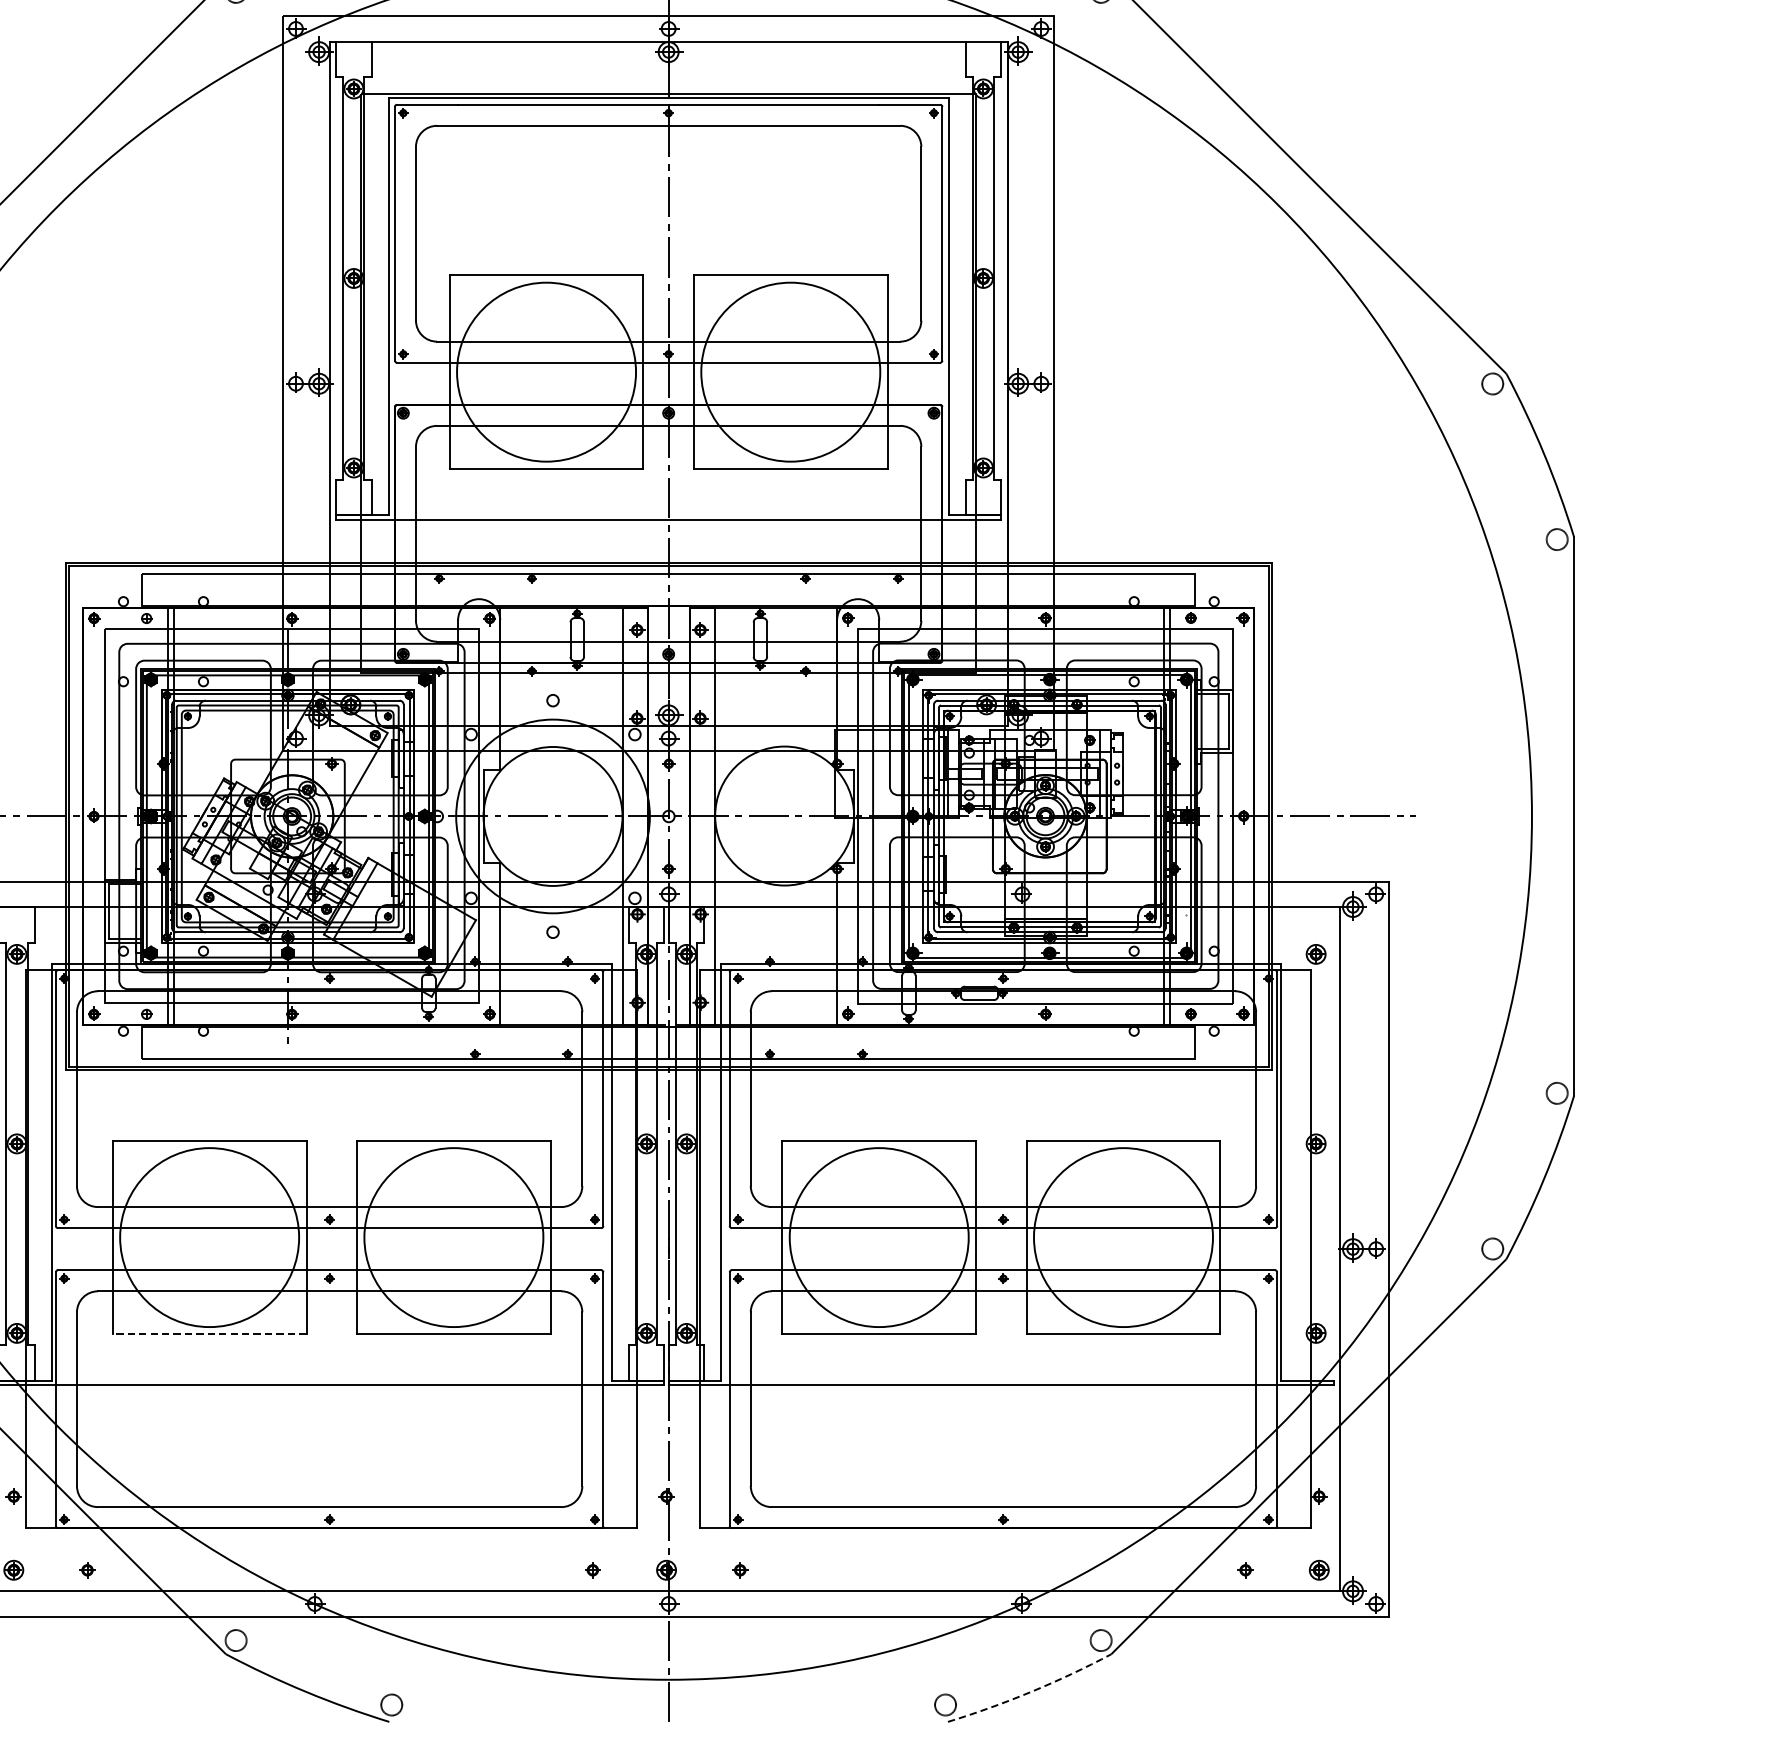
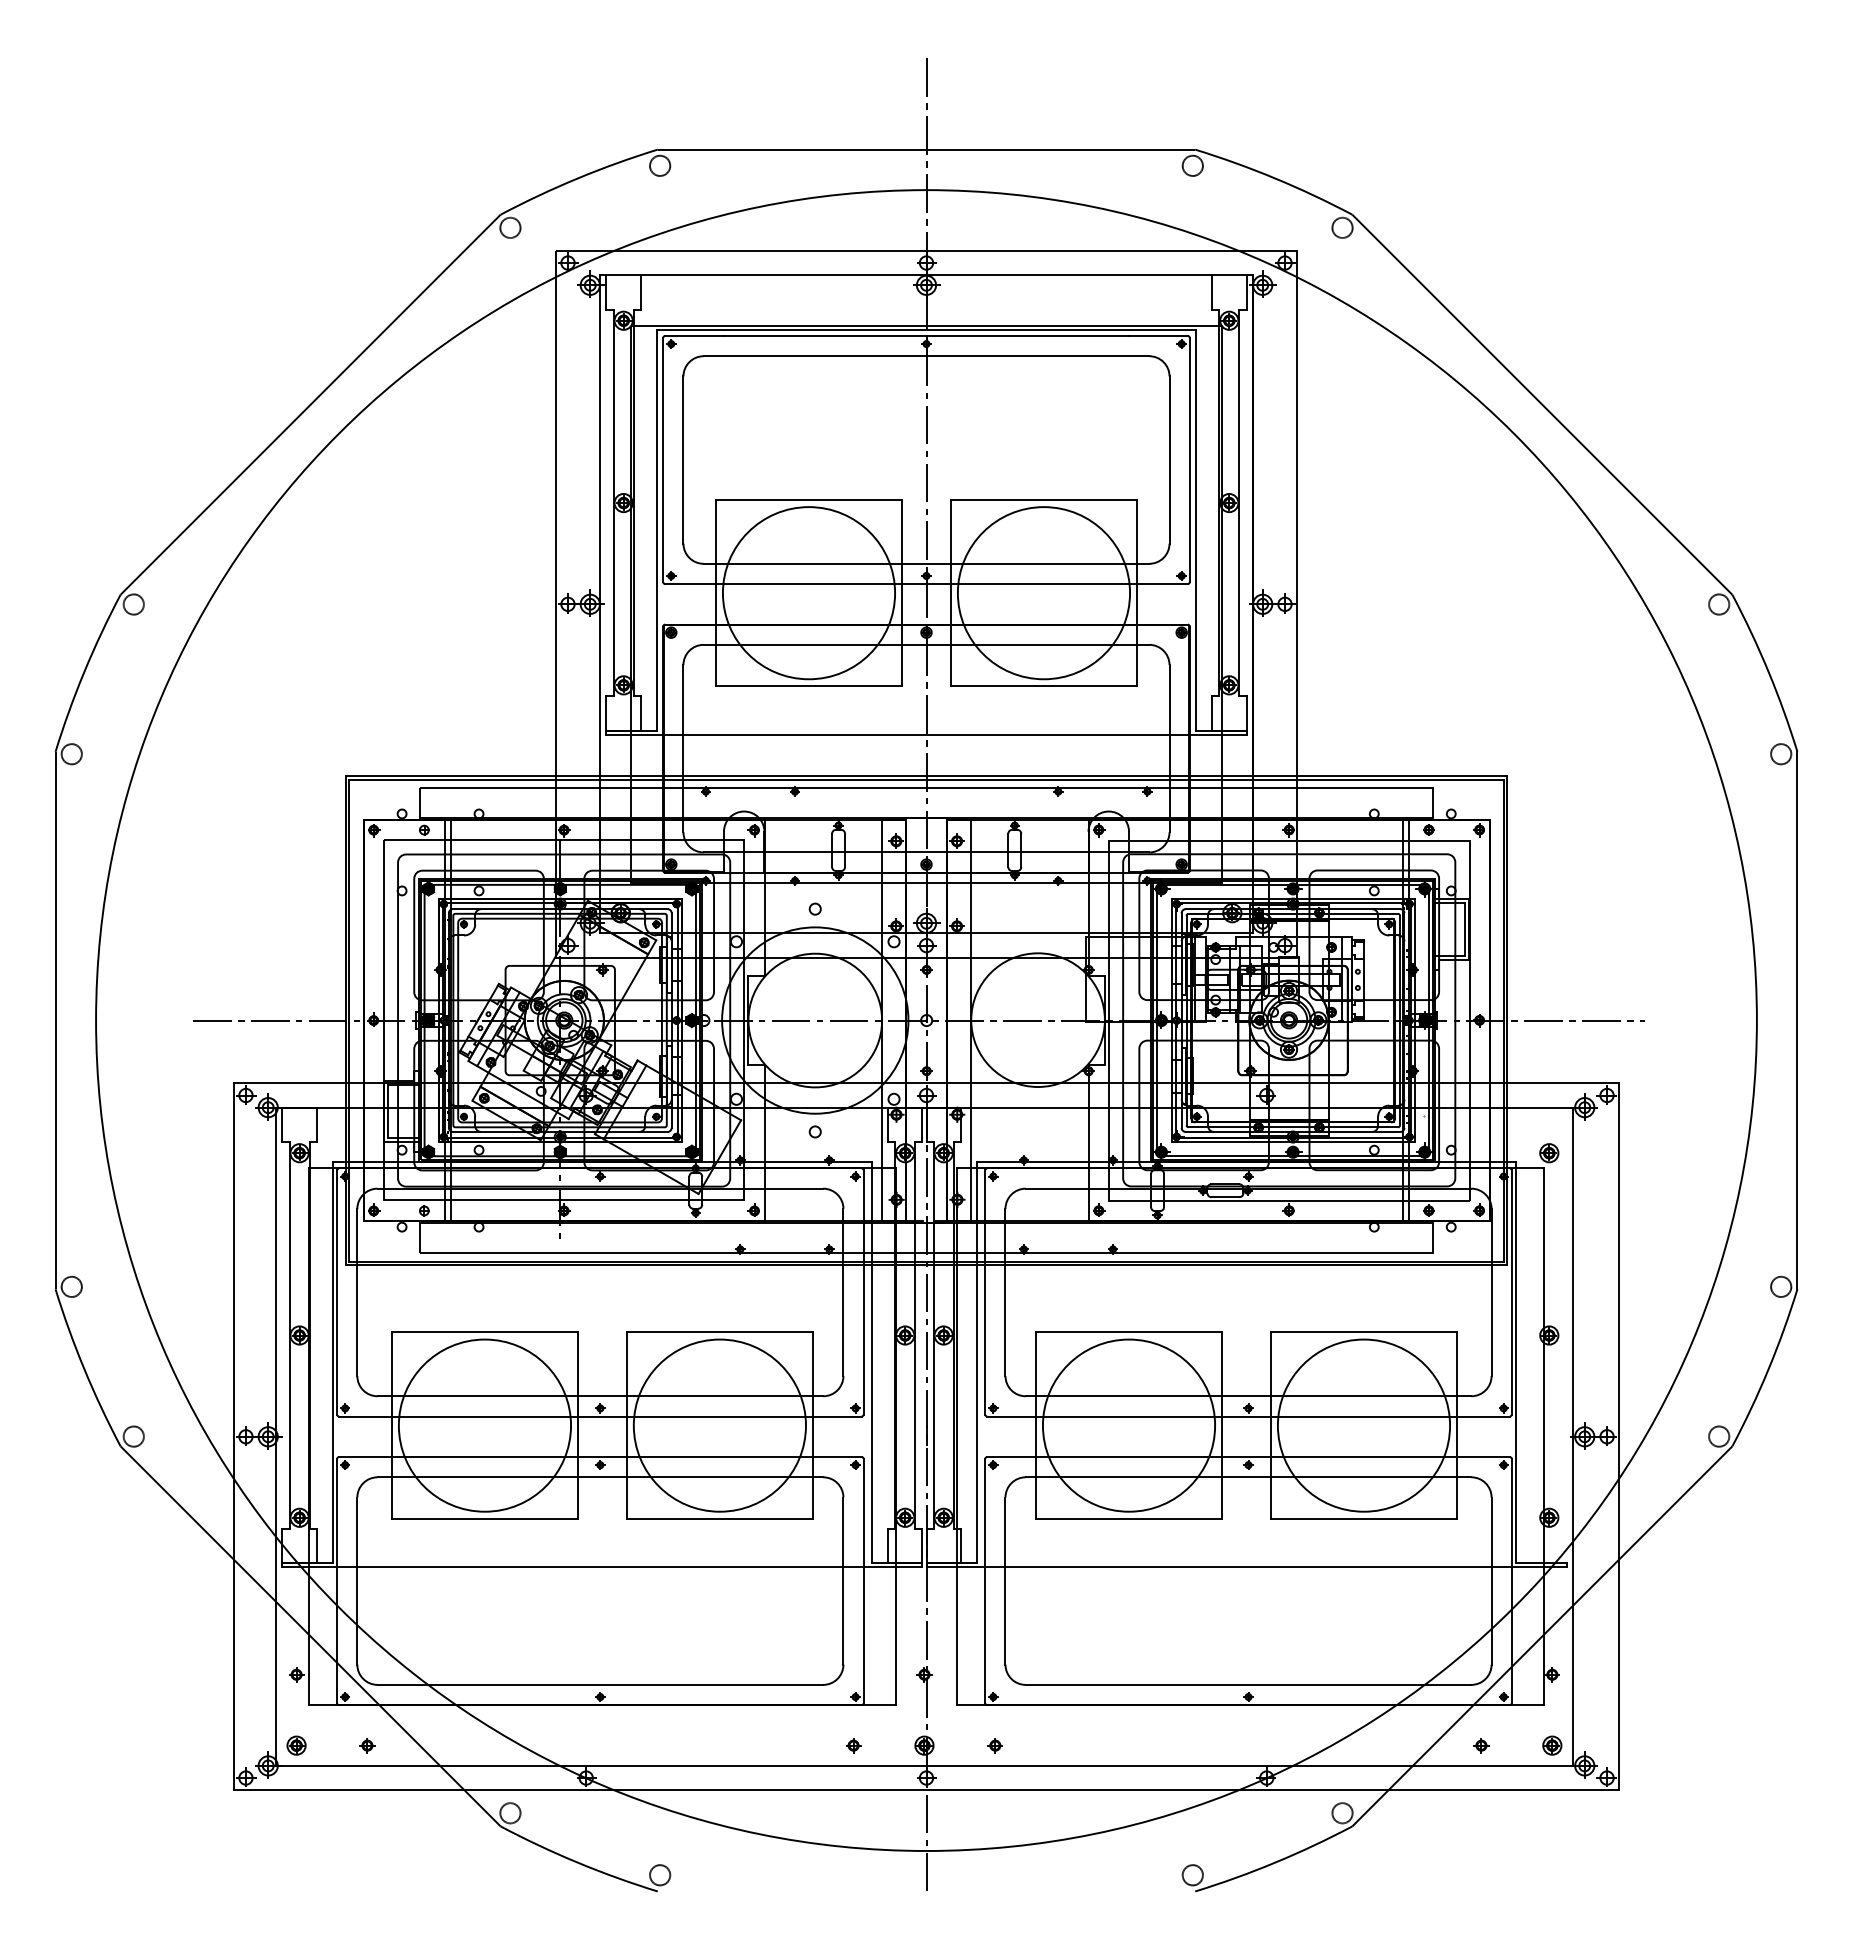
line: (209, 1334) -> (484, 1518), dashed -> solid
arc: (1031, 1691) -> (1275, 1862), dashed -> solid

